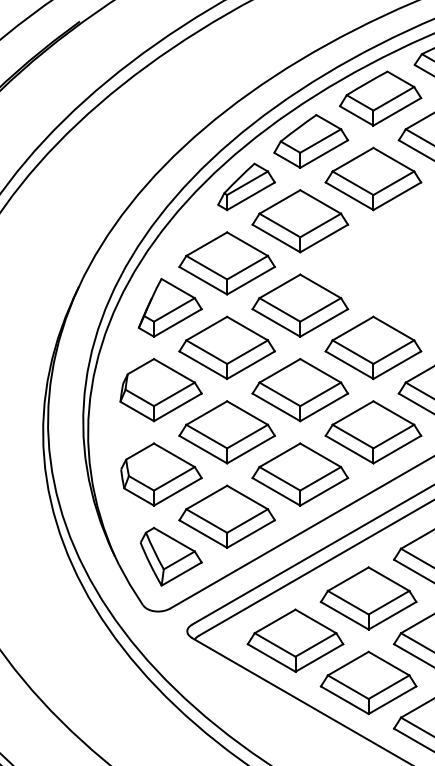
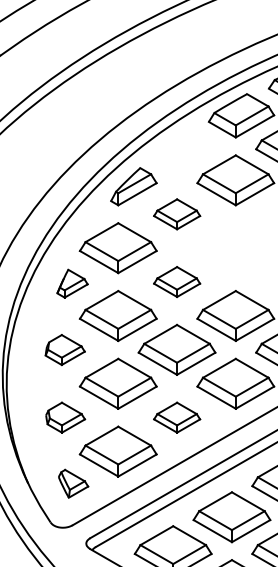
part: (311, 141) -> (186, 150), removed
part: (300, 221) -> (177, 214), size x0.6
part: (300, 305) -> (177, 281), size x0.6
part: (169, 307) -> (72, 283), size x0.6
part: (160, 390) -> (64, 350), size x0.6
part: (161, 474) -> (65, 417), size x0.6
part: (300, 474) -> (177, 417), size x0.6
part: (171, 556) -> (73, 483), size x0.6

